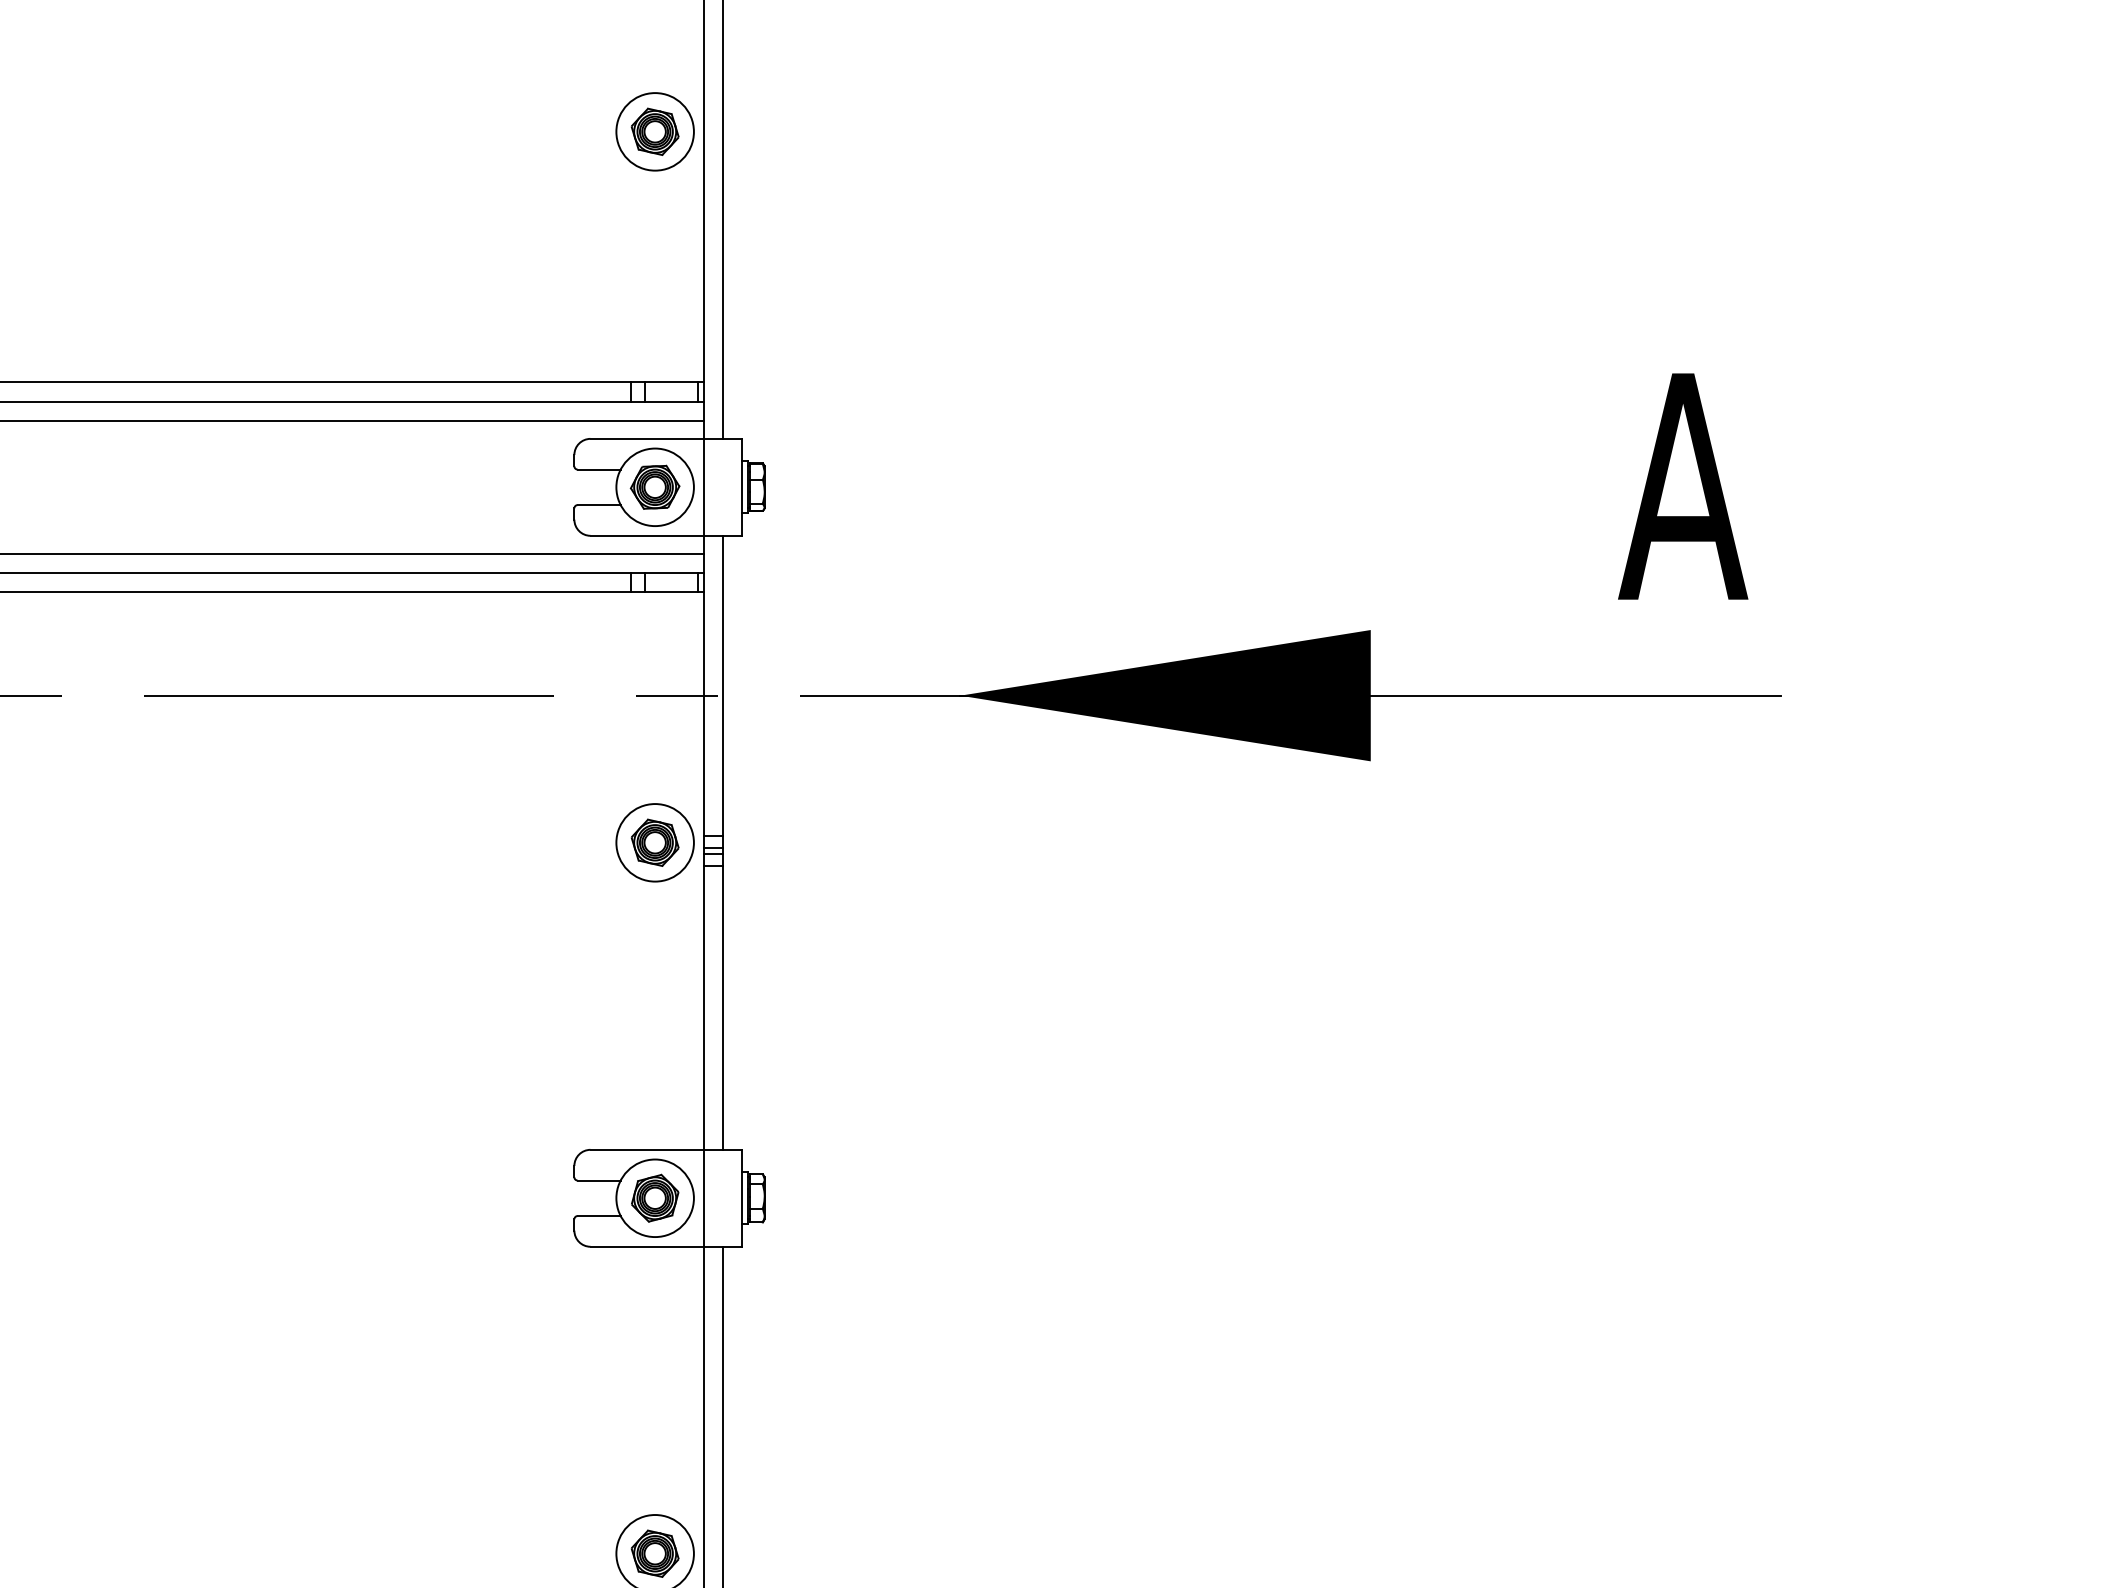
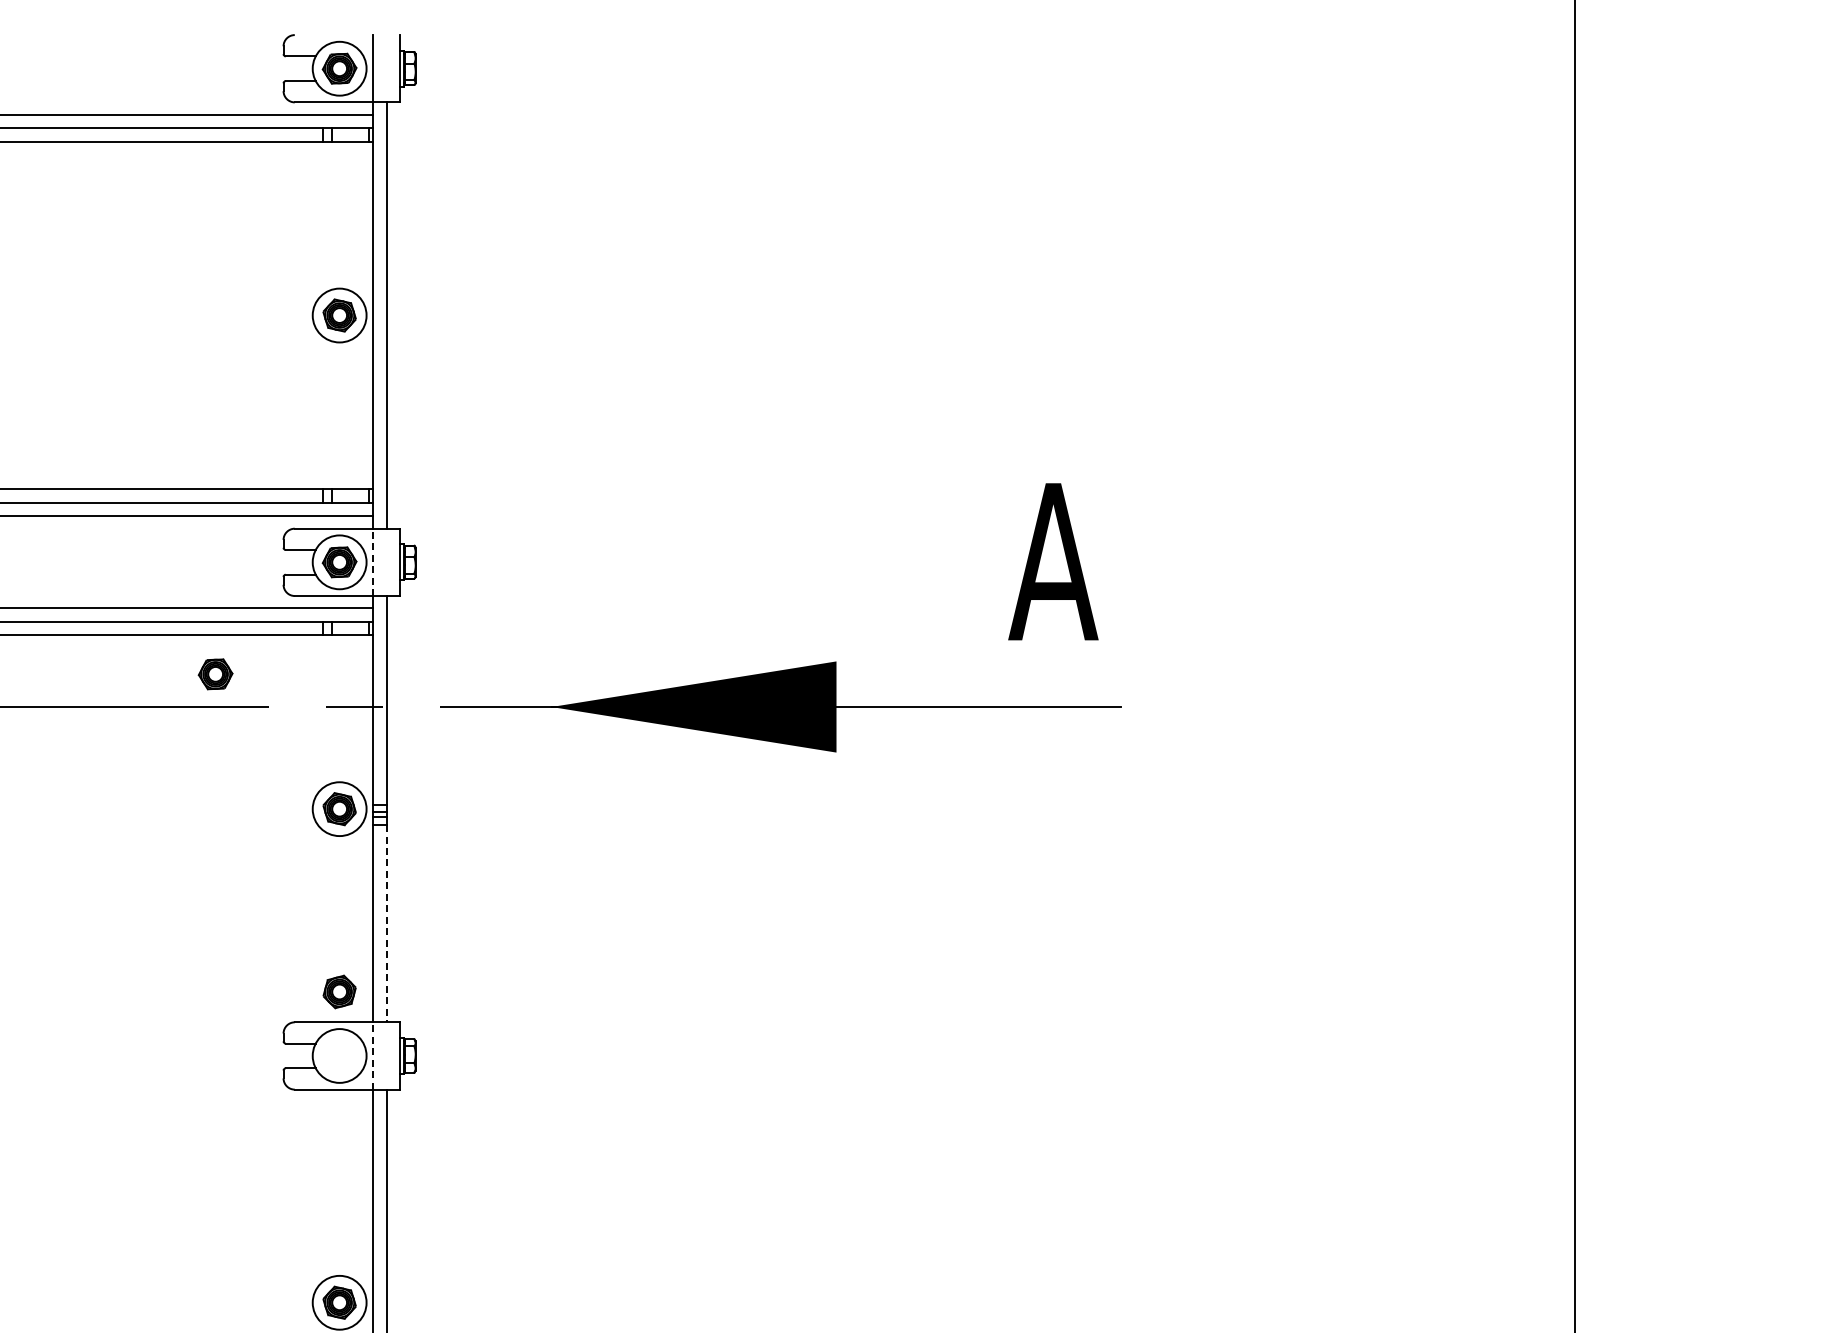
line: (703, 487) -> (373, 562), solid -> dashed
part: (476, 648) -> (215, 674), added
line: (722, 1007) -> (386, 923), solid -> dashed
part: (654, 1197) -> (339, 991), moved
line: (703, 1197) -> (373, 1055), solid -> dashed

